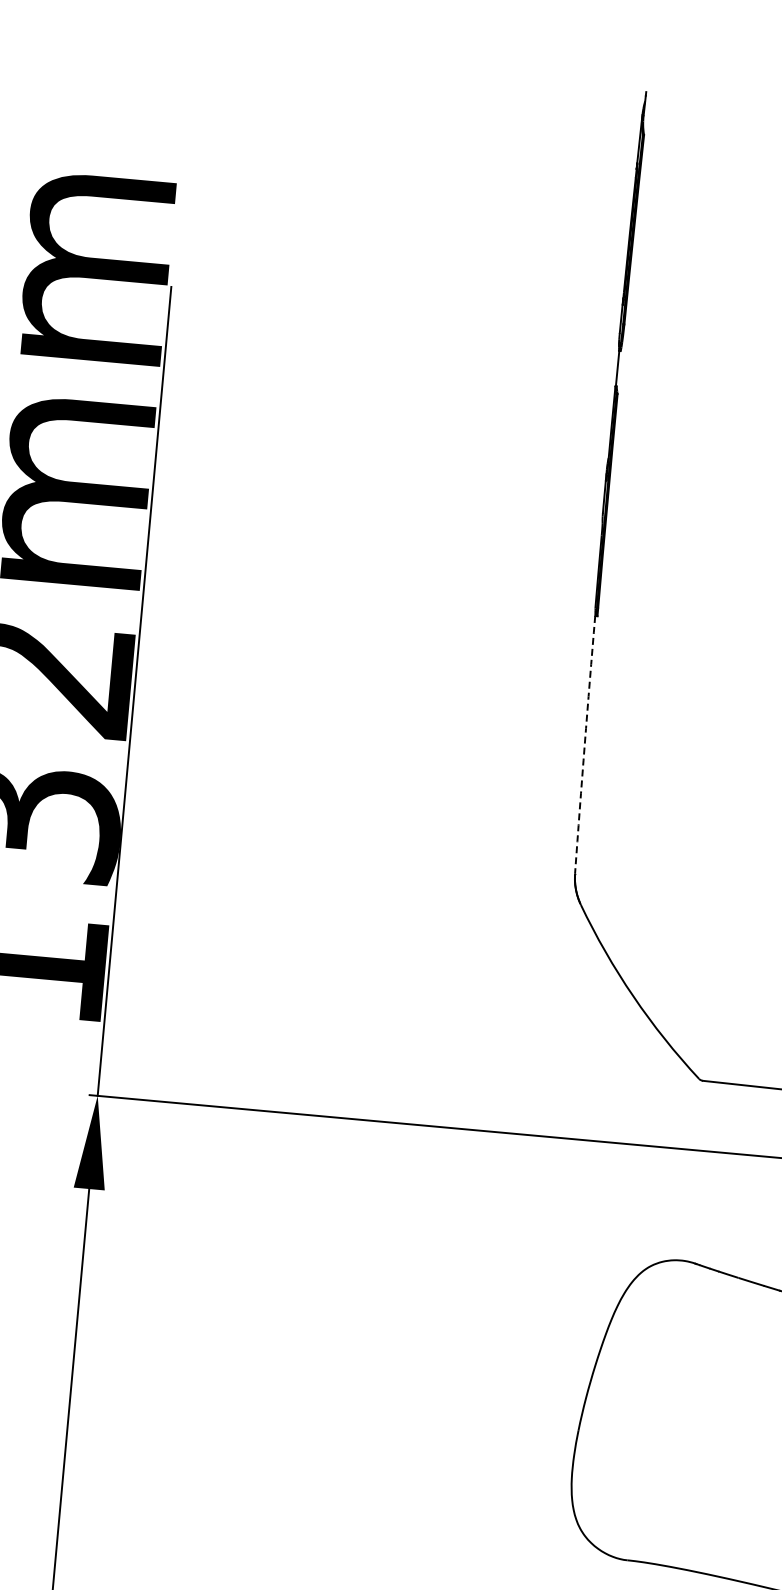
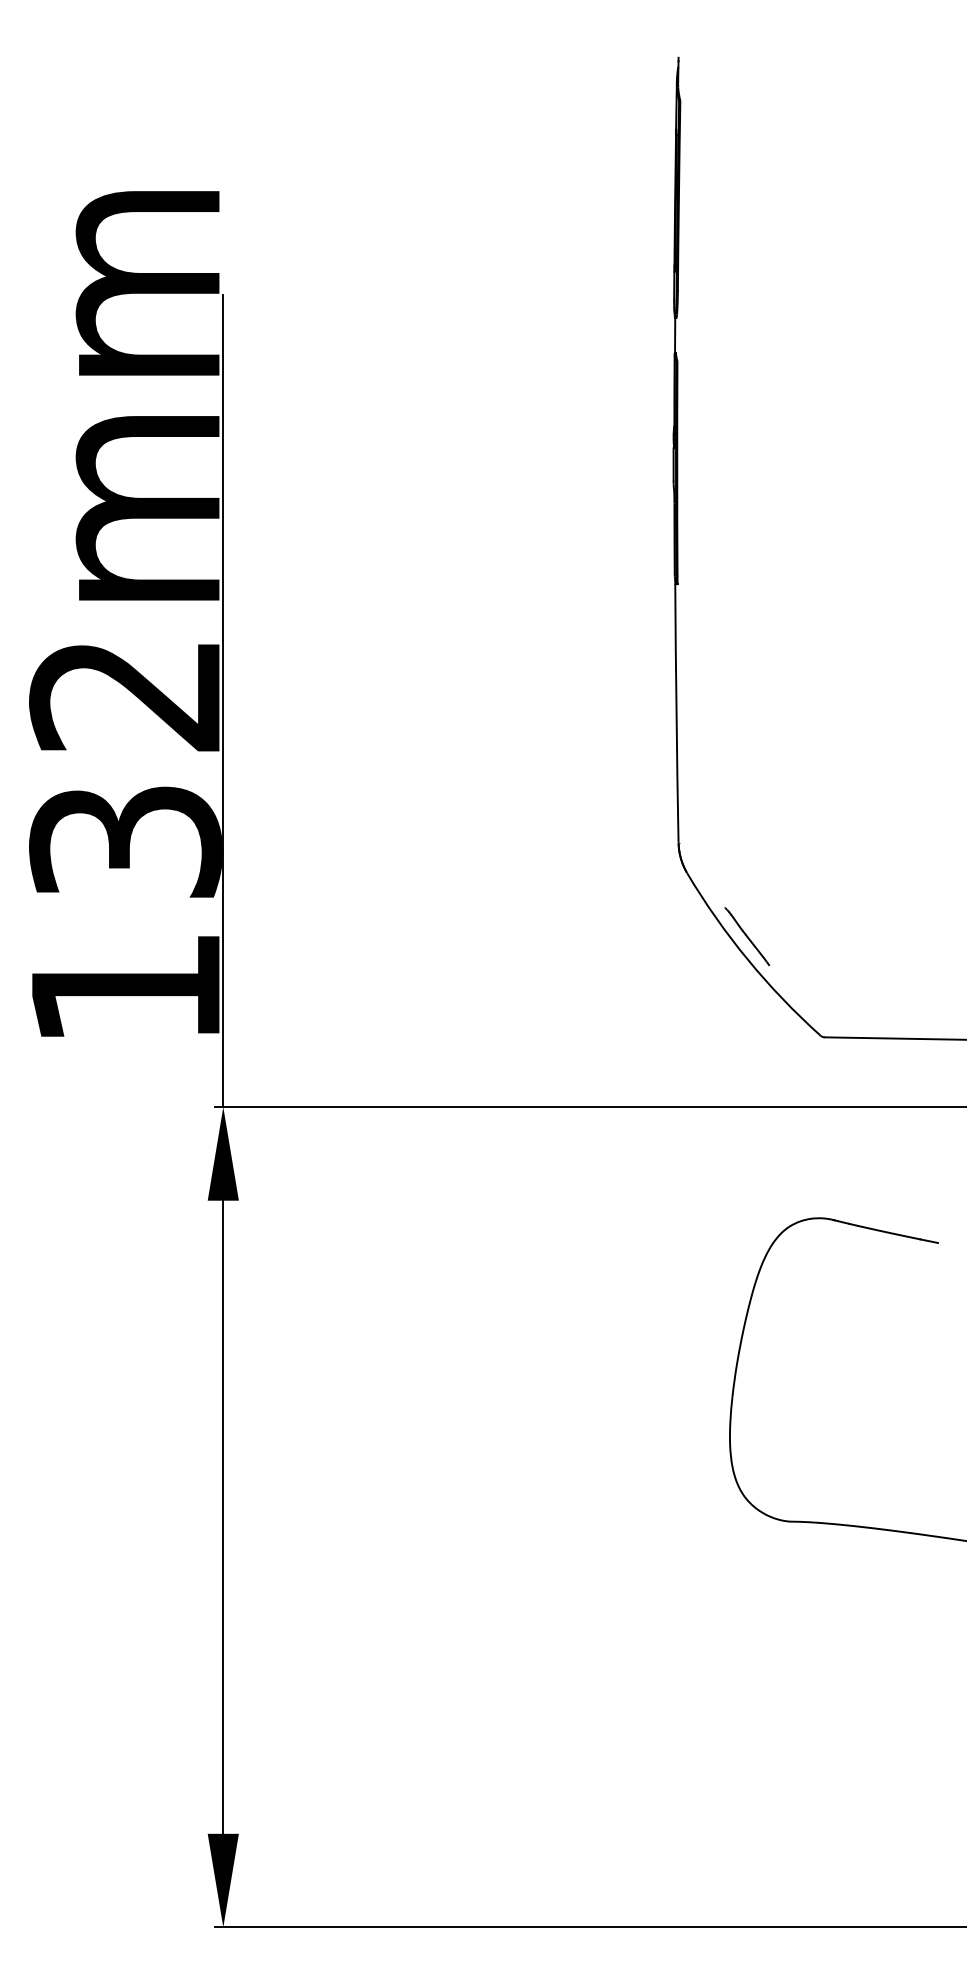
arc: (584, 744) -> (676, 713), dashed -> solid
line: (635, 973) -> (747, 936), added

